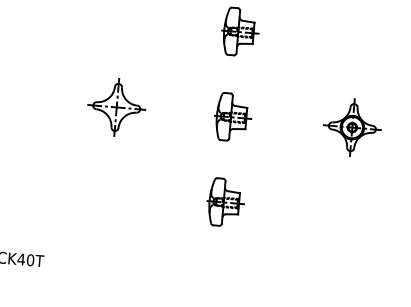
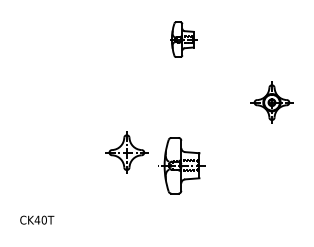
part: (116, 107) -> (126, 152), moved
part: (232, 117) -> (183, 102), removed
part: (225, 202) -> (183, 165), size x1.6

